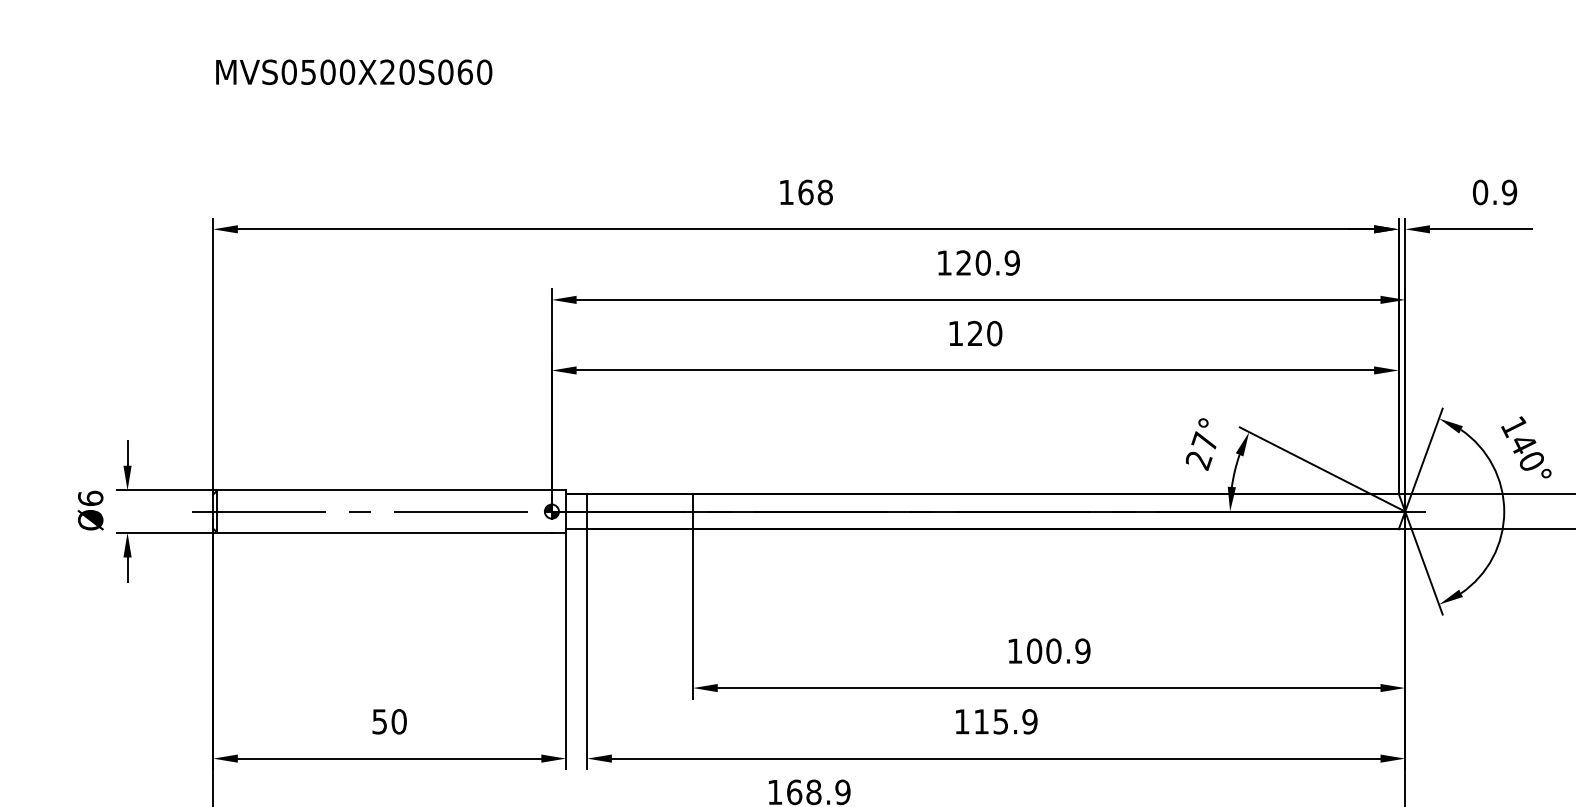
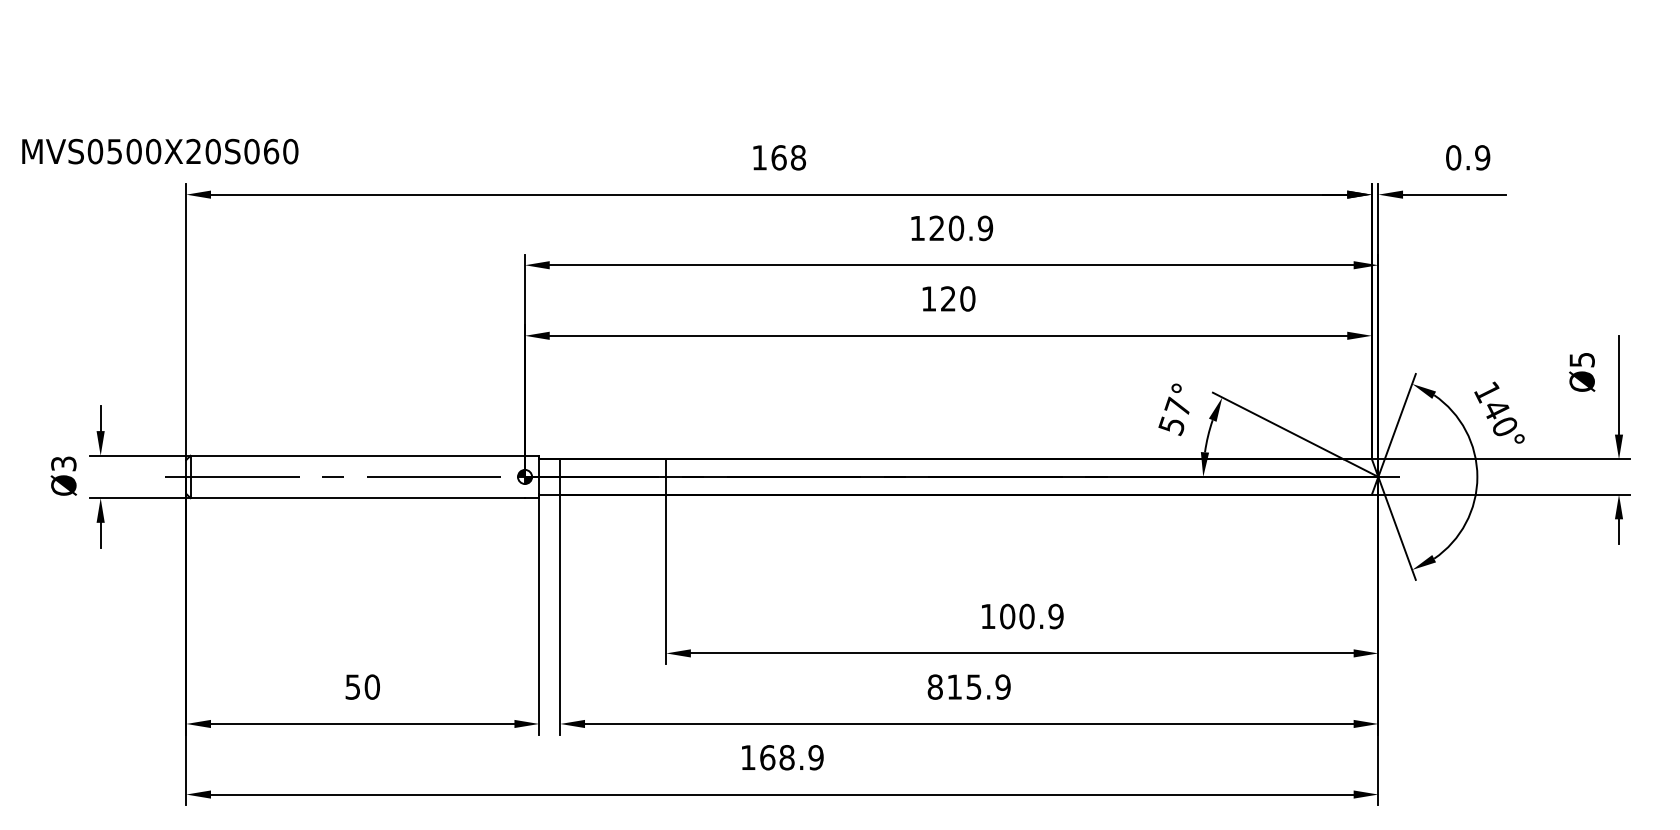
text: (354, 72) -> (160, 151), moved
text: (1198, 461) -> (1171, 426), 27° -> 57°
text: (90, 498) -> (63, 463), Ø6 -> Ø3
text: (961, 721) -> (934, 686), 115.9 -> 815.9

